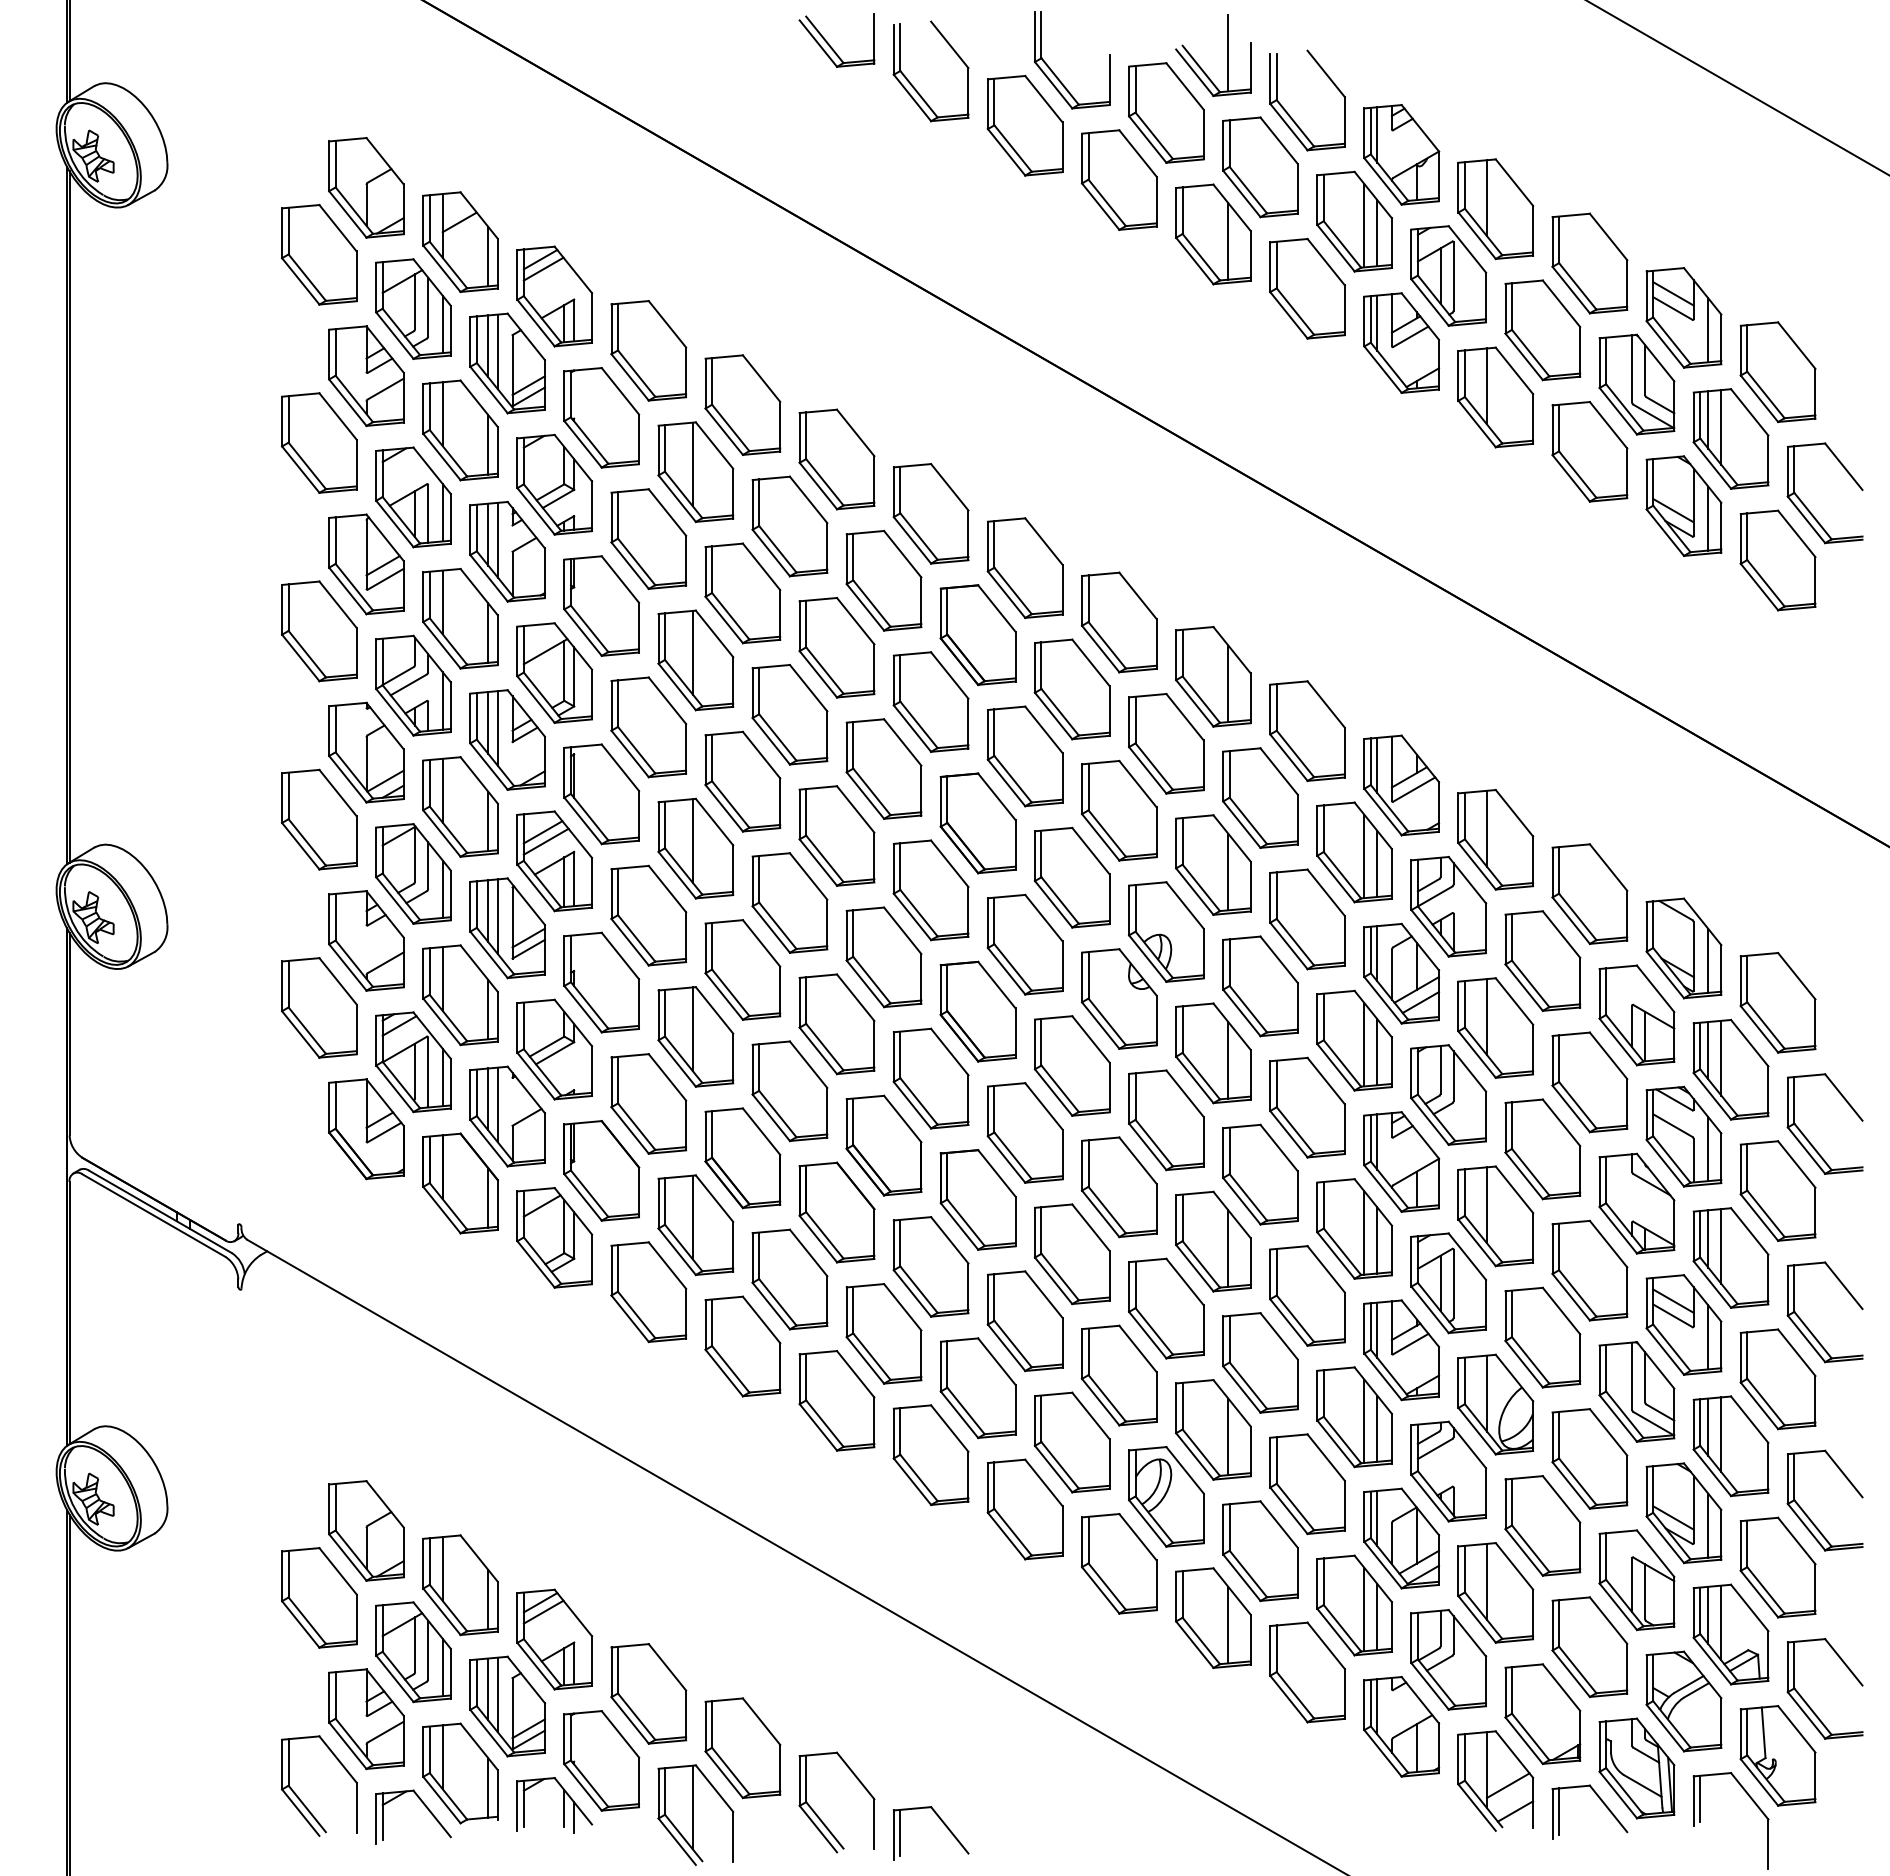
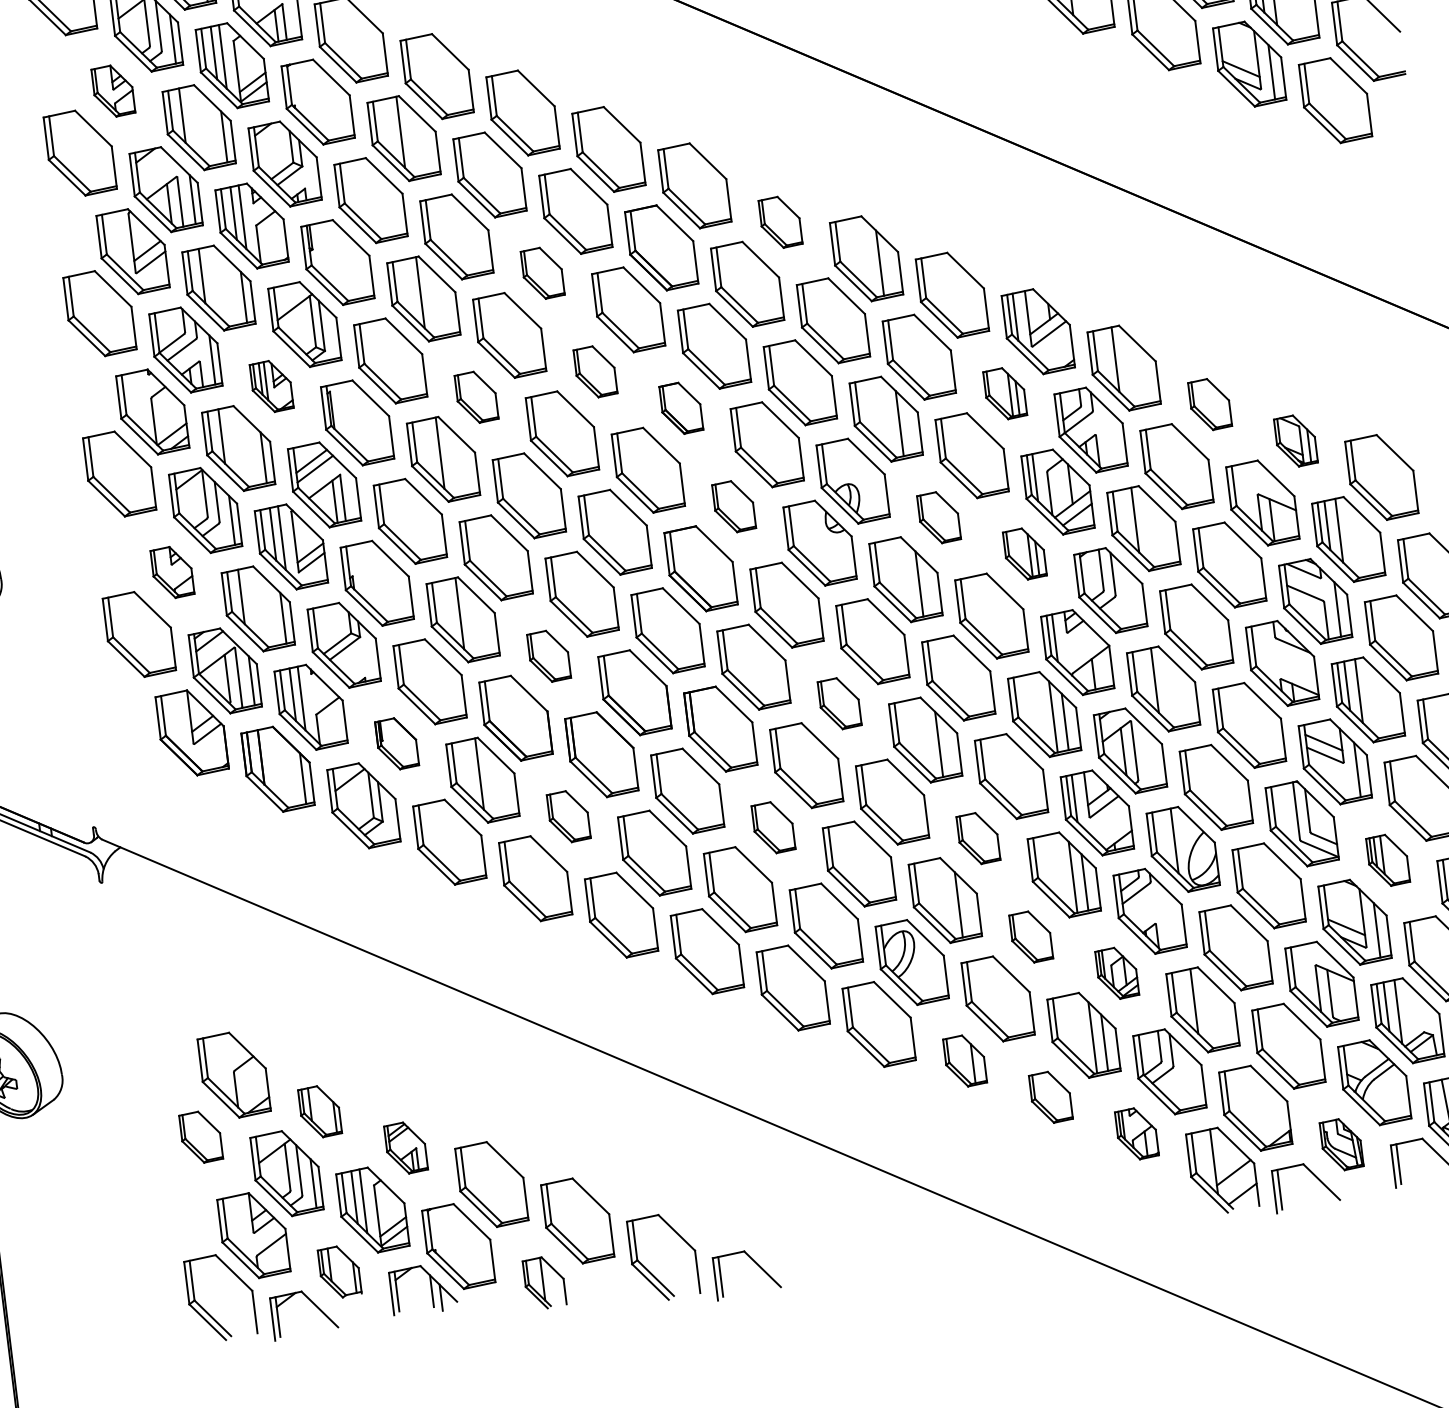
part: (366, 375) -> (113, 90), size x0.6
part: (1118, 622) -> (779, 222), size x0.6
part: (836, 647) -> (542, 273), size x0.6
part: (507, 739) -> (271, 386), size x0.6
part: (883, 768) -> (595, 371), size x0.6
part: (742, 781) -> (476, 397), size x0.6
part: (977, 823) -> (680, 408), size x0.6
part: (1354, 852) -> (1005, 393), size x0.6
part: (1589, 893) -> (1209, 404), size x0.6
part: (366, 940) -> (172, 572), size x0.6
part: (1024, 944) -> (733, 506), size x0.6
part: (1683, 948) -> (1295, 441), size x0.6
part: (1260, 986) -> (939, 517), size x0.6
part: (1354, 1040) -> (1024, 553), size x0.6
part: (789, 1091) -> (548, 656), size x0.6
part: (601, 1170) -> (396, 743), size x0.6
part: (1118, 1187) -> (839, 703), size x0.6
part: (789, 1279) -> (568, 816), size x0.6
part: (1024, 1321) -> (773, 827), size x0.6
part: (1260, 1362) -> (978, 838), size x0.6
part: (1730, 1446) -> (1387, 860), size x0.6
part: (1307, 1484) -> (1031, 937), size x0.6
part: (1401, 1538) -> (1116, 973), size x0.6
part: (460, 1585) -> (320, 1111), size x0.6
part: (319, 1597) -> (201, 1136), size x0.6
part: (1213, 1618) -> (965, 1061), size x0.6
part: (554, 1639) -> (405, 1148), size x0.6
part: (1307, 1672) -> (1050, 1097), size x0.6
part: (1401, 1726) -> (1136, 1133), size x0.6
part: (1636, 1768) -> (1341, 1144), size x0.6
part: (460, 1773) -> (339, 1272), size x0.6
part: (695, 1814) -> (544, 1282), size x0.6

